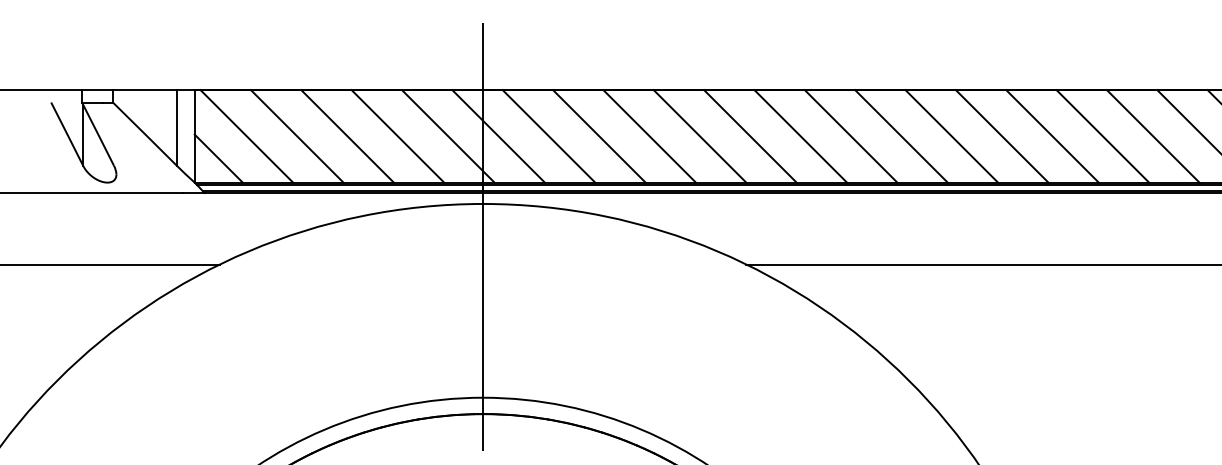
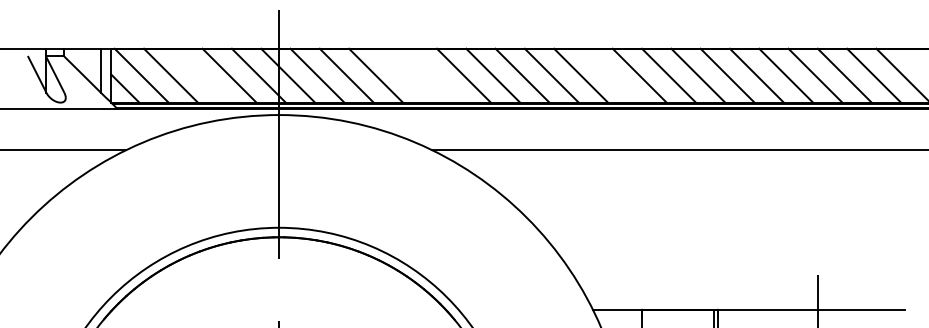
line: (347, 135) -> (200, 75), removed
line: (700, 135) -> (405, 75), removed
line: (750, 135) -> (434, 75), removed
line: (1052, 135) -> (610, 75), removed

